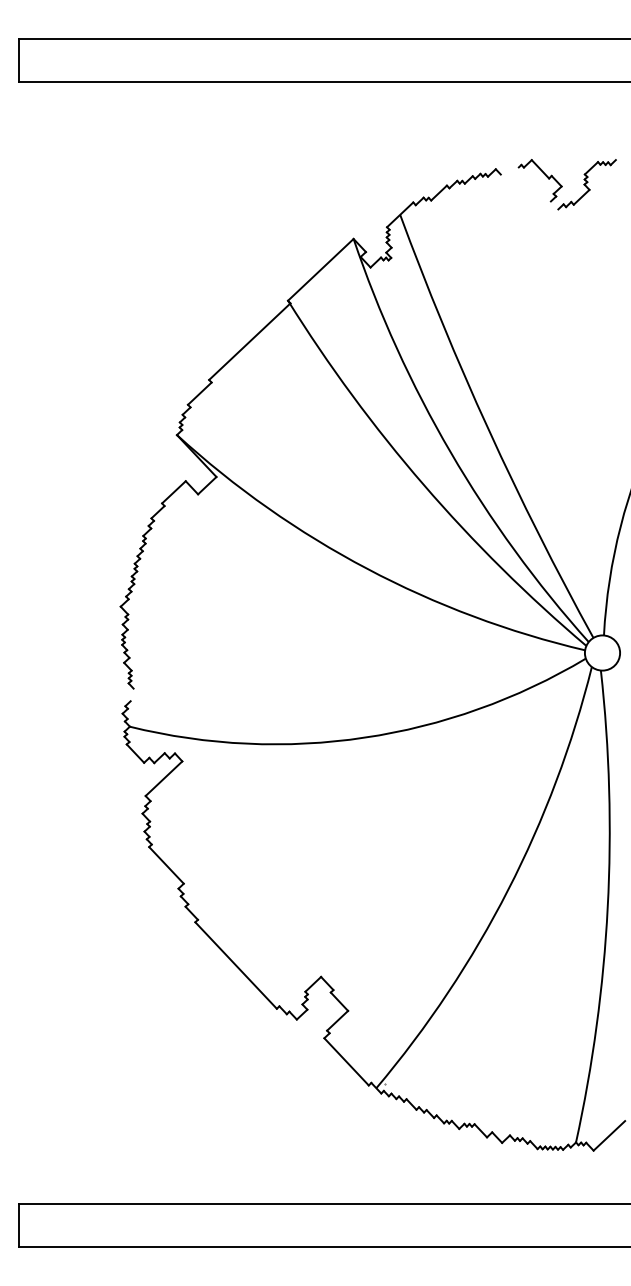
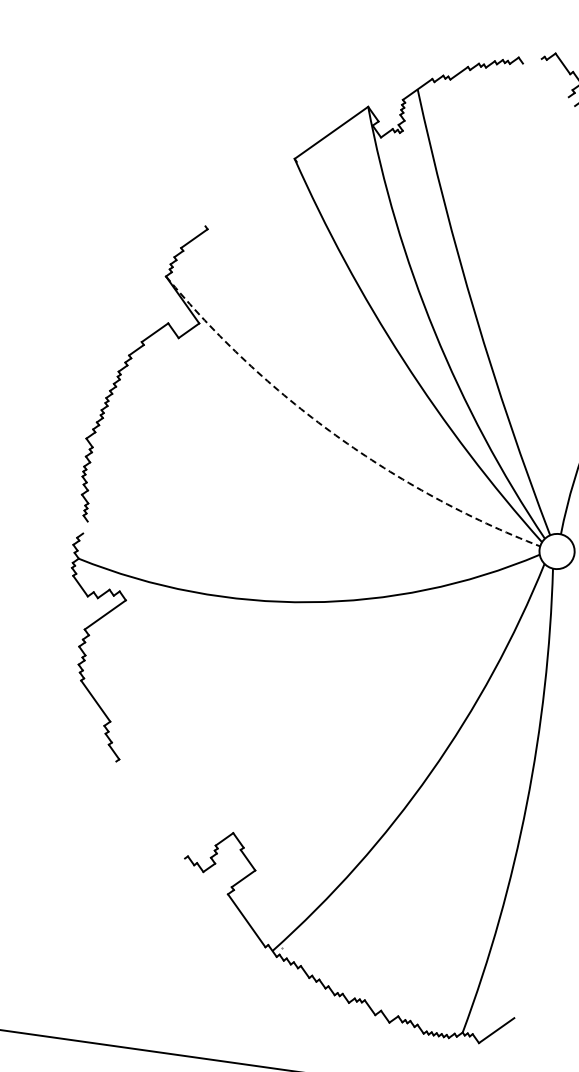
line: (249, 341) -> (250, 193), removed
arc: (367, 568) -> (336, 435), solid -> dashed
line: (235, 965) -> (150, 809), removed

